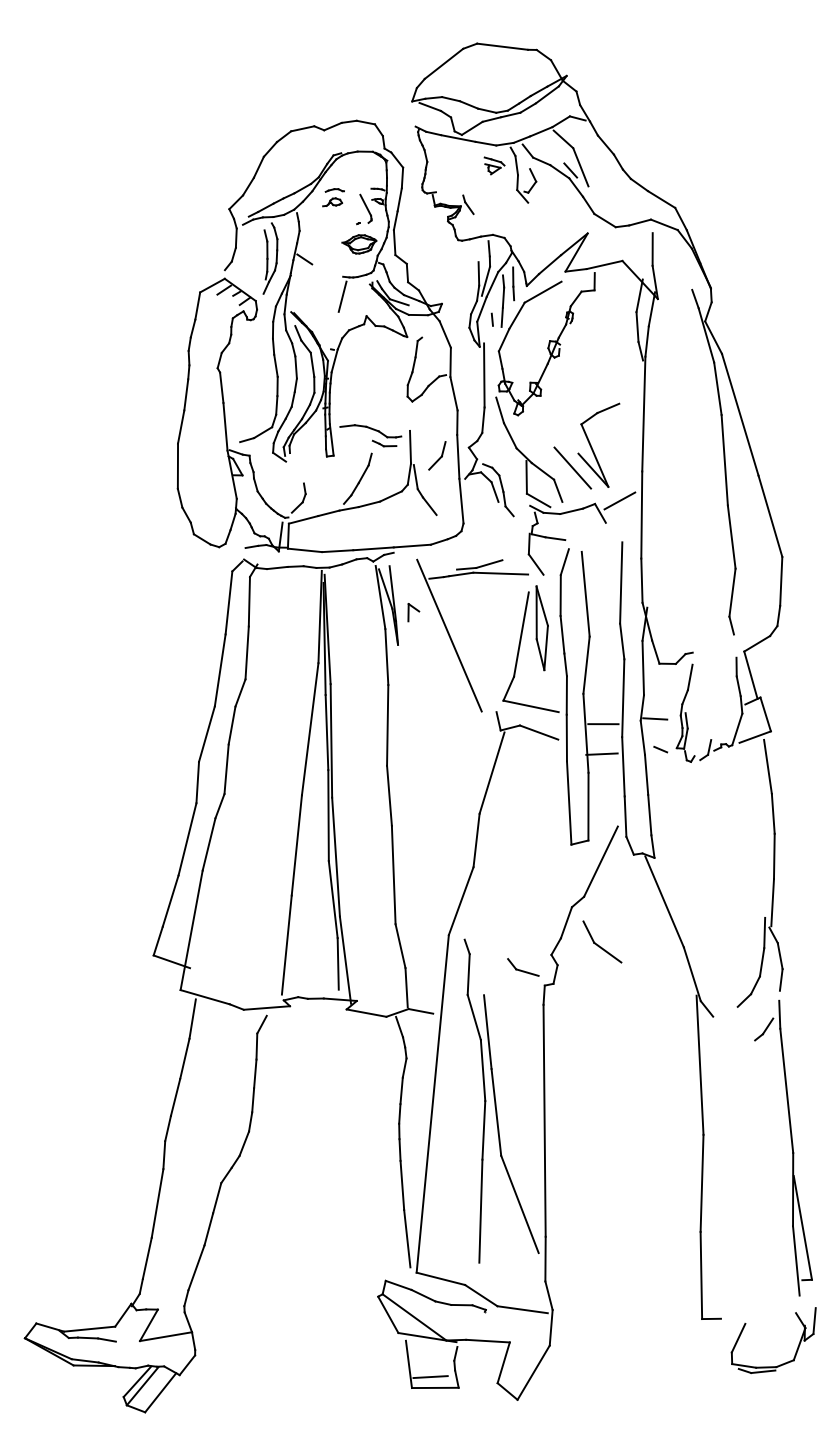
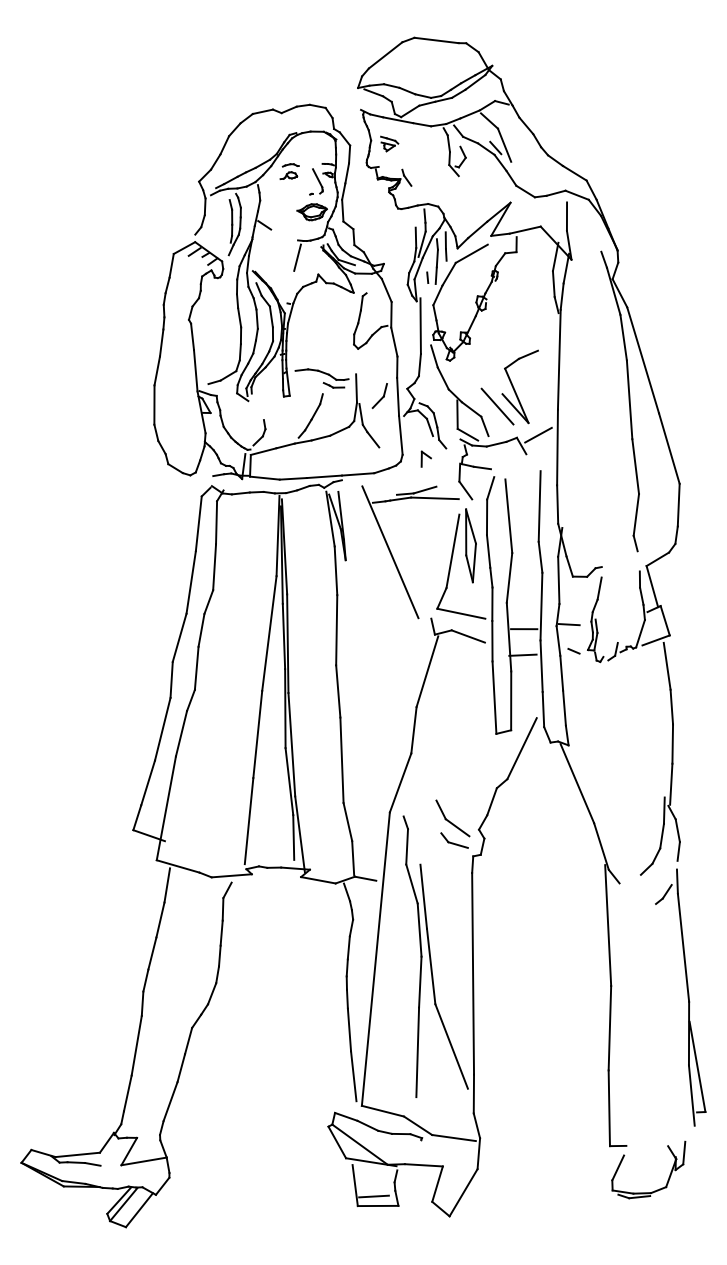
part: (494, 165) -> (389, 143), moved
part: (413, 612) -> (426, 459), moved
part: (602, 941) -> (453, 818), moved
part: (784, 1362) -> (658, 1189), moved

